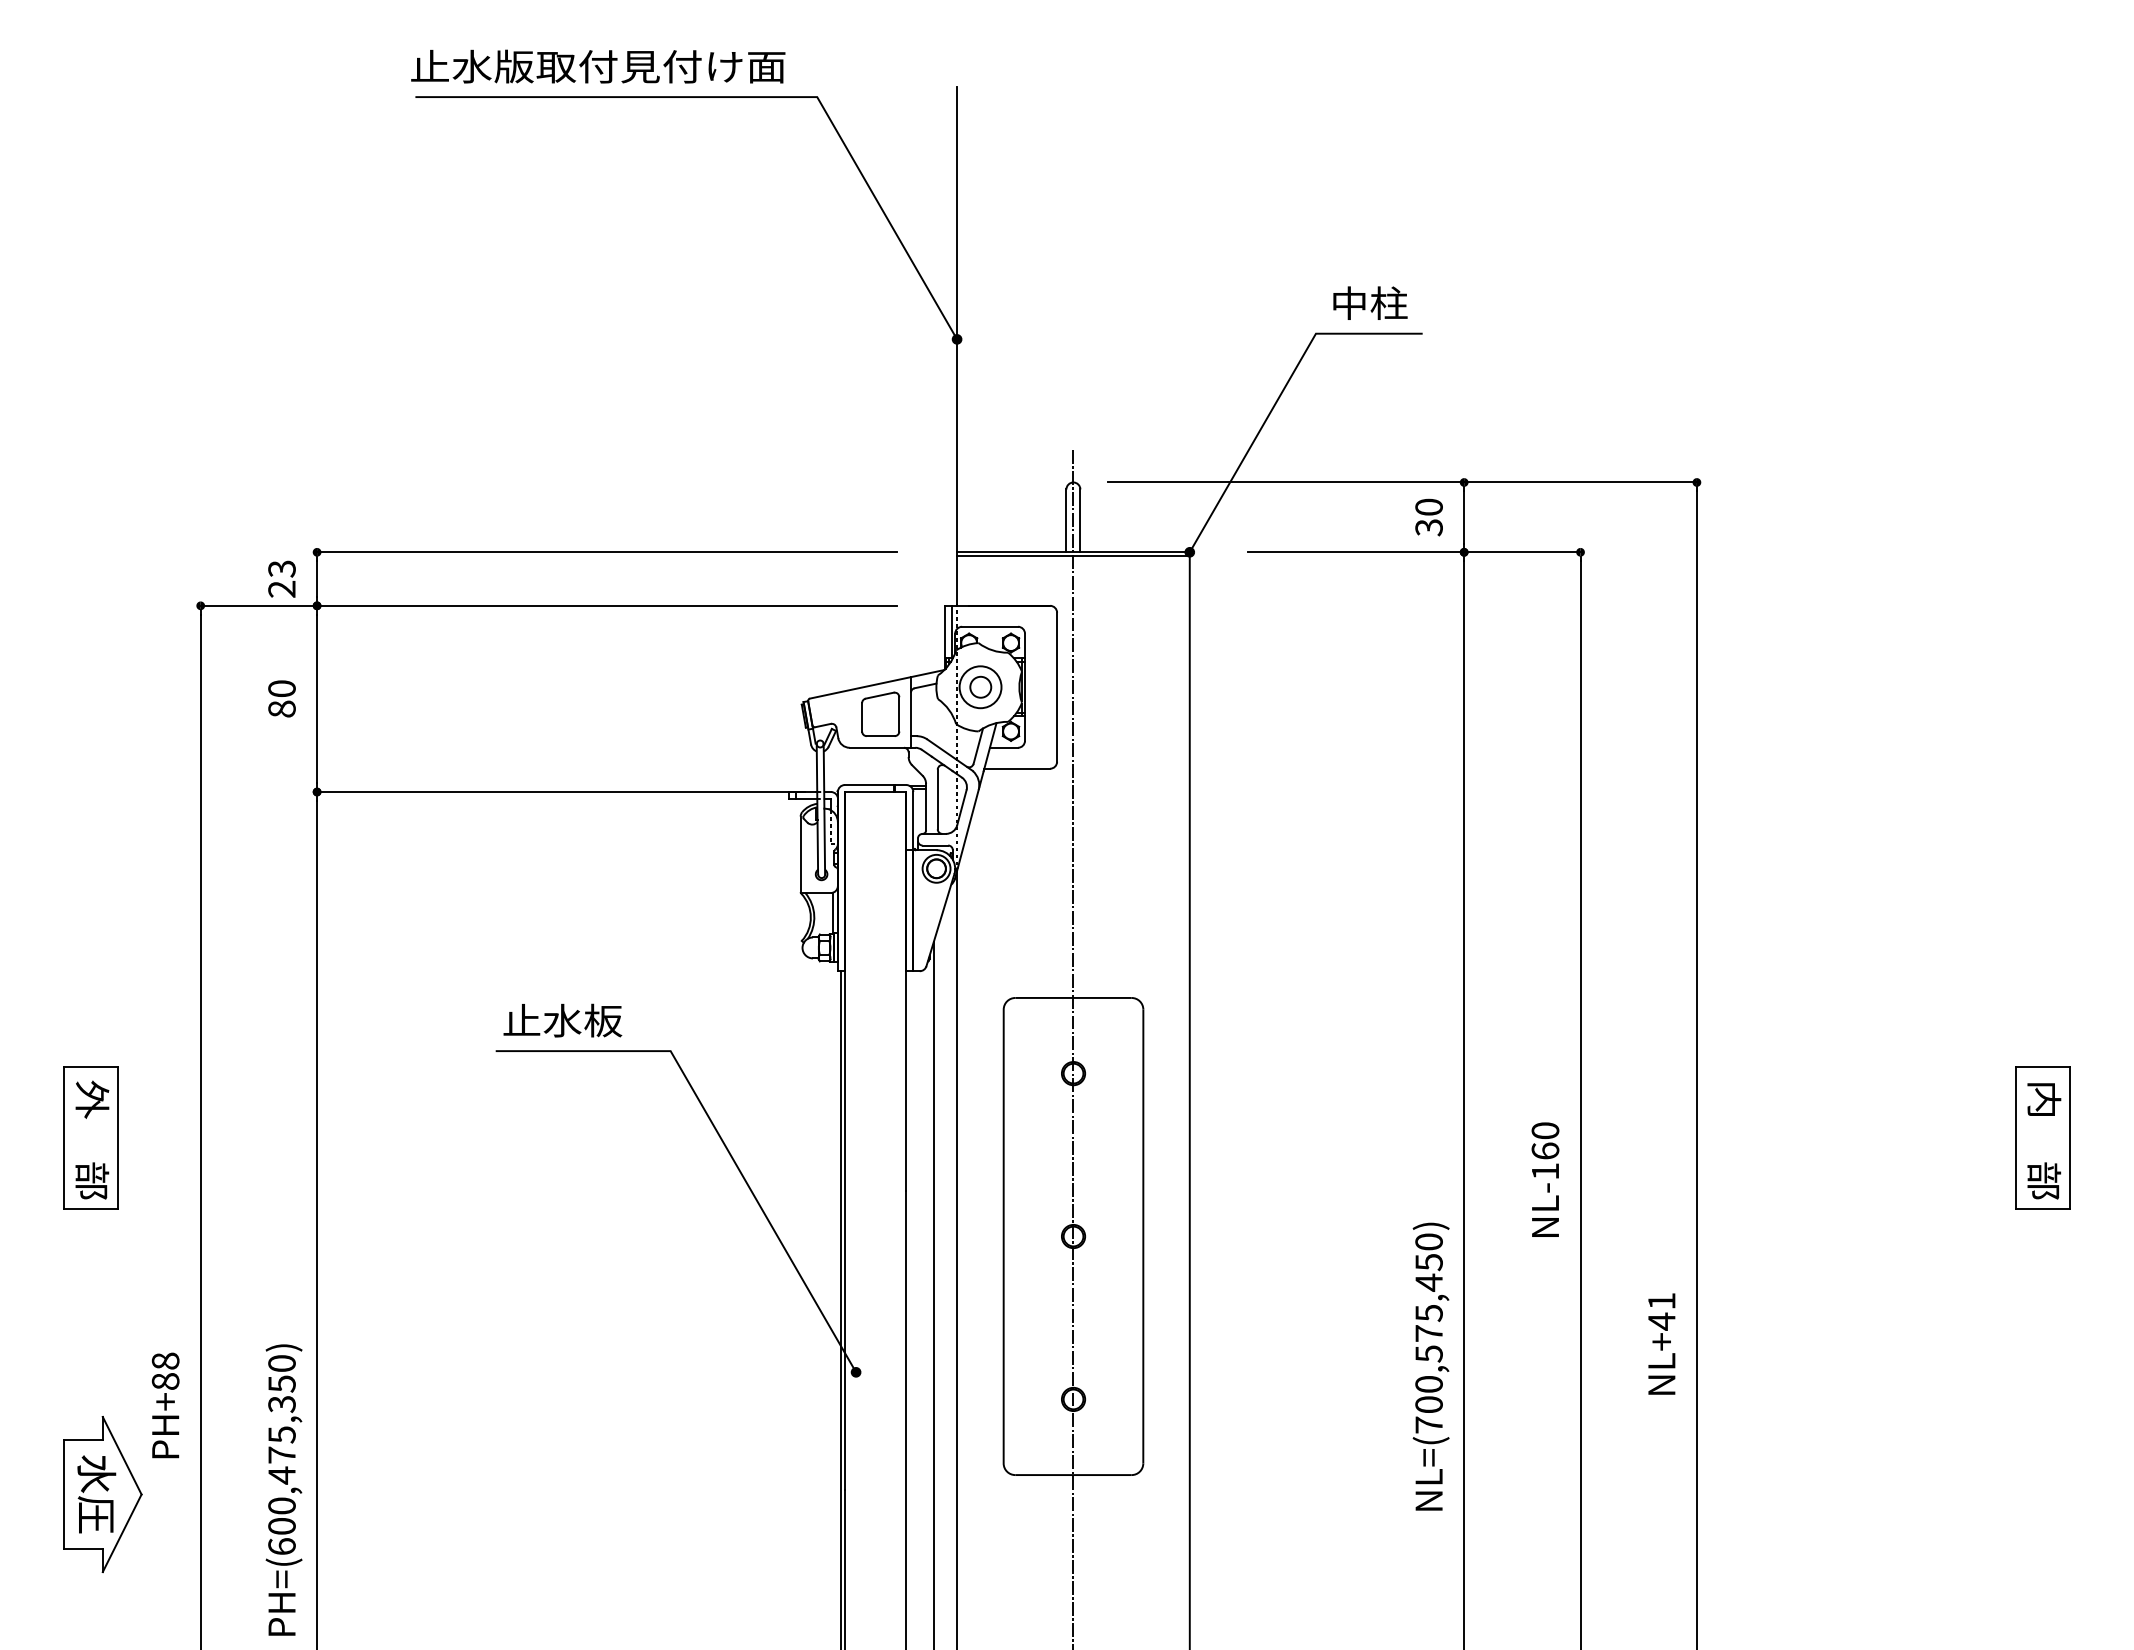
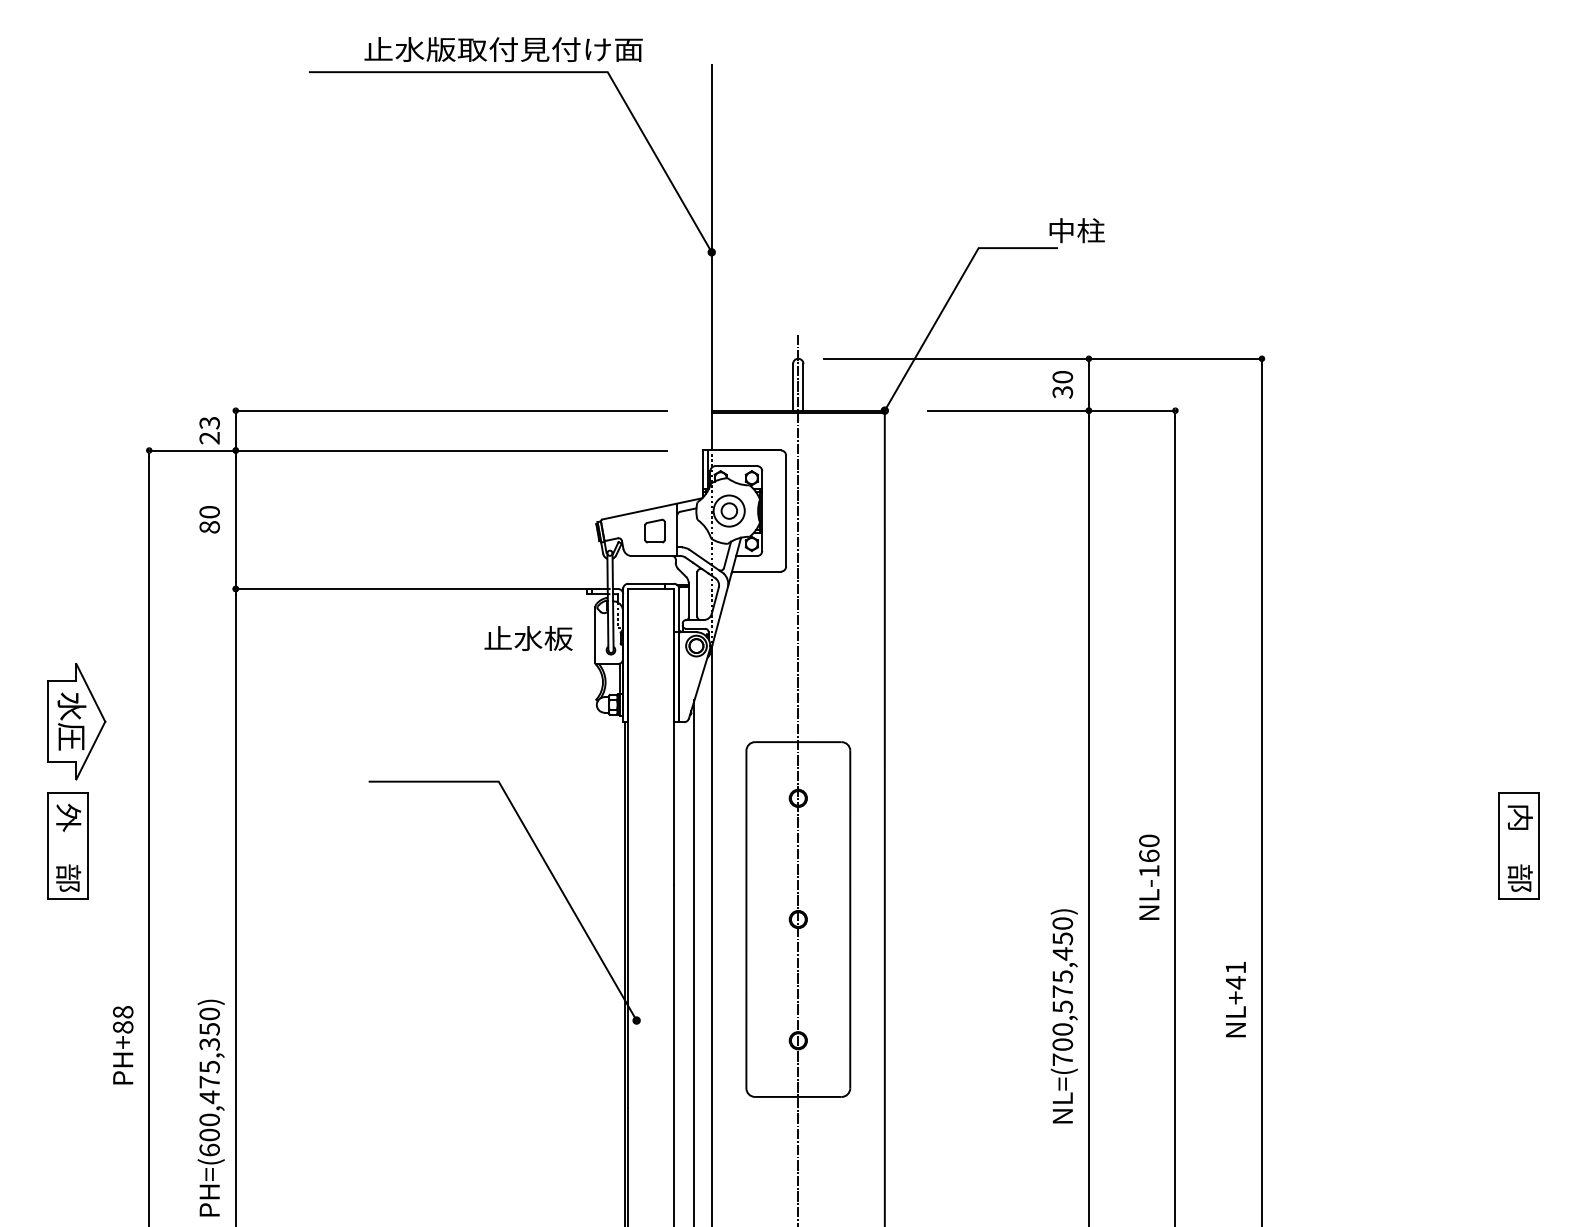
text: (598, 66) -> (503, 49), moved
text: (1370, 302) -> (1077, 230), moved
part: (880, 713) -> (654, 530), size x0.7
text: (562, 1020) -> (528, 638), moved
part: (102, 1494) -> (76, 721), moved

